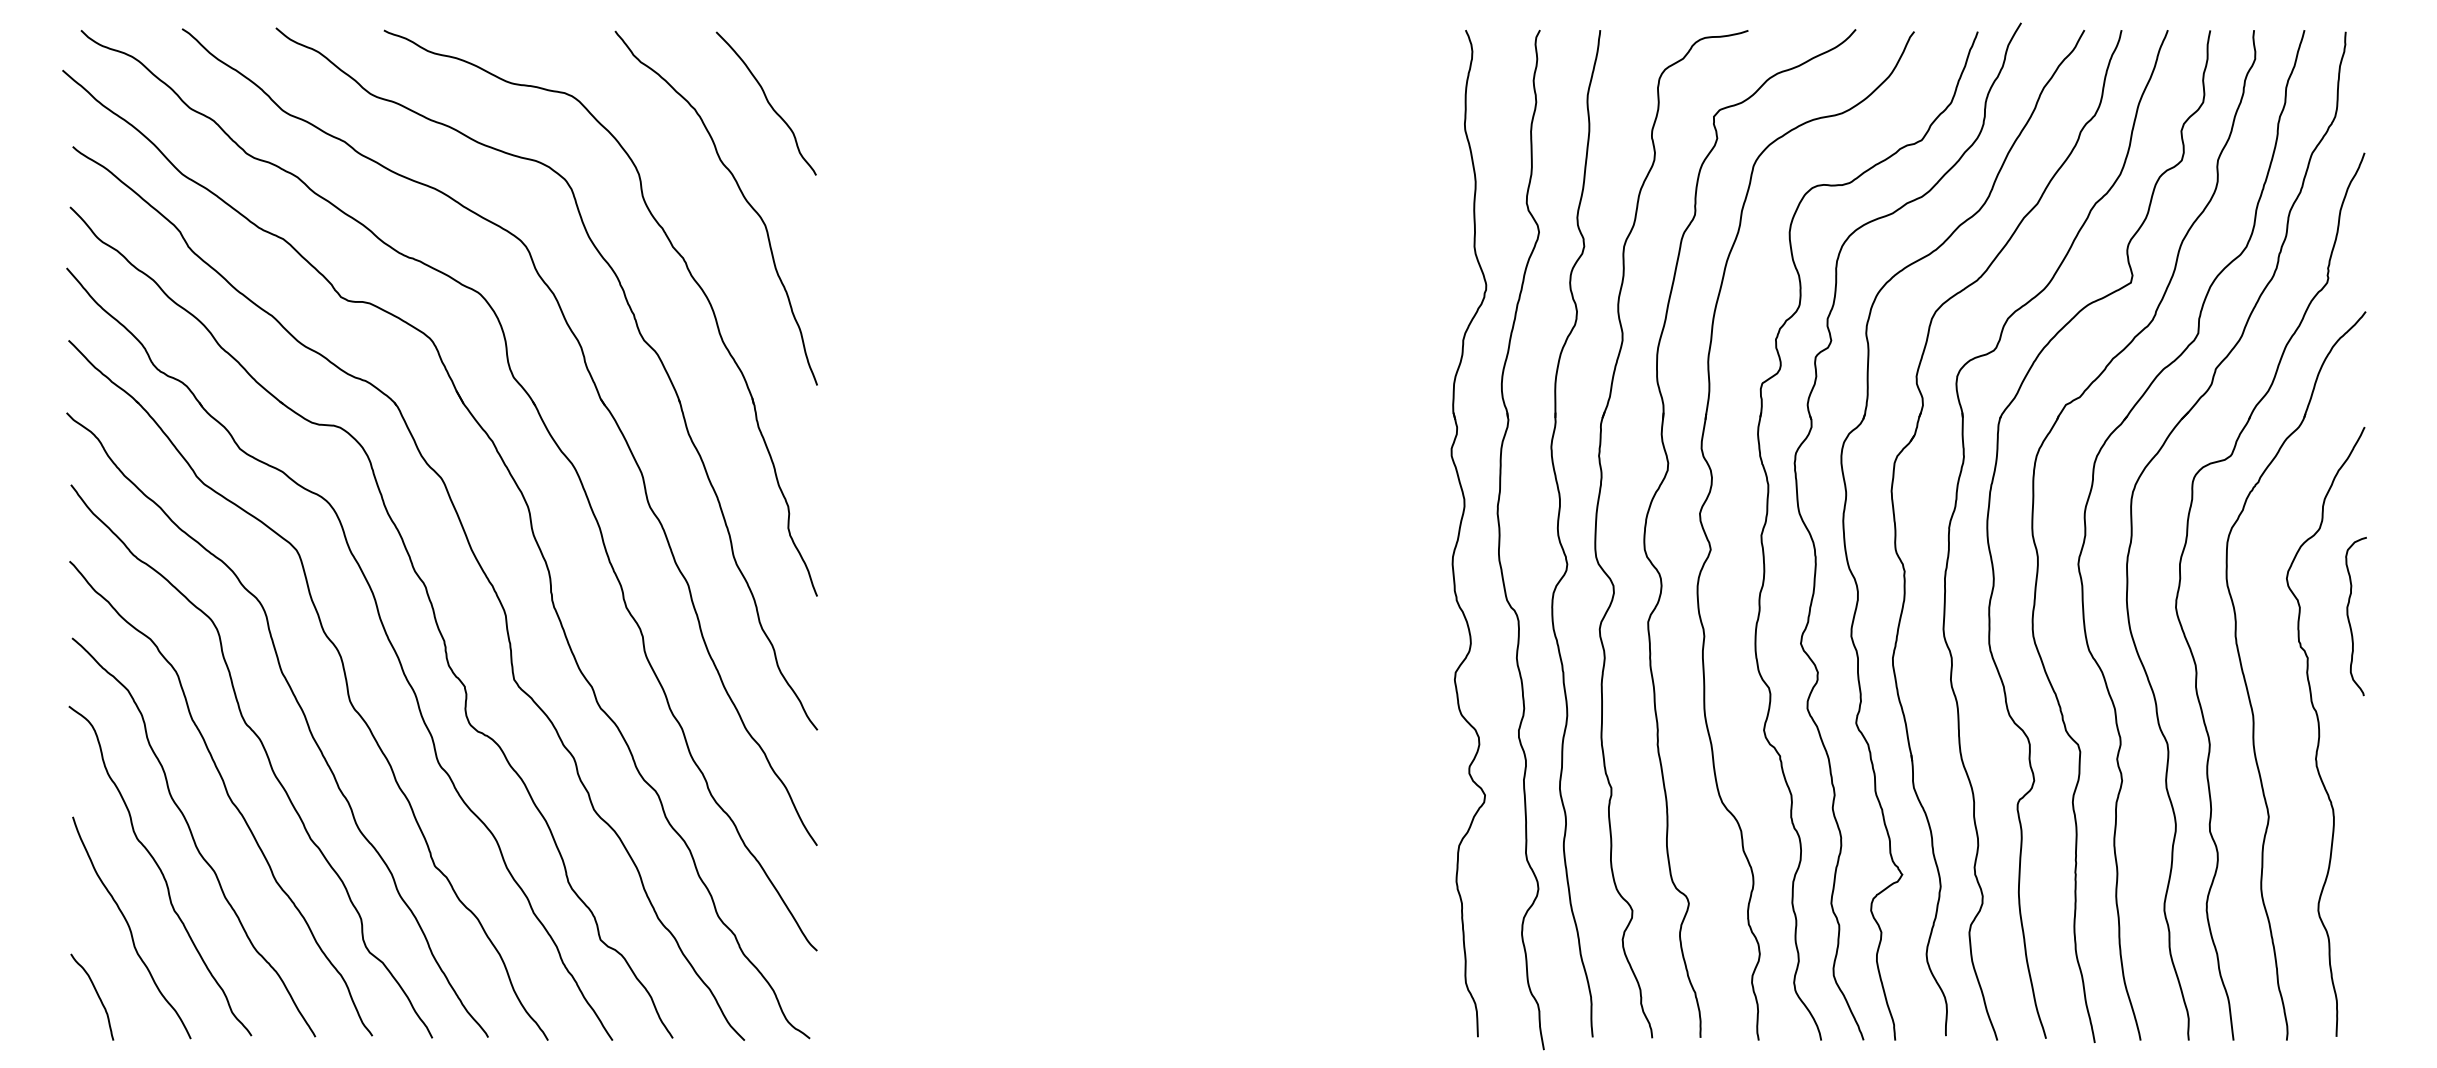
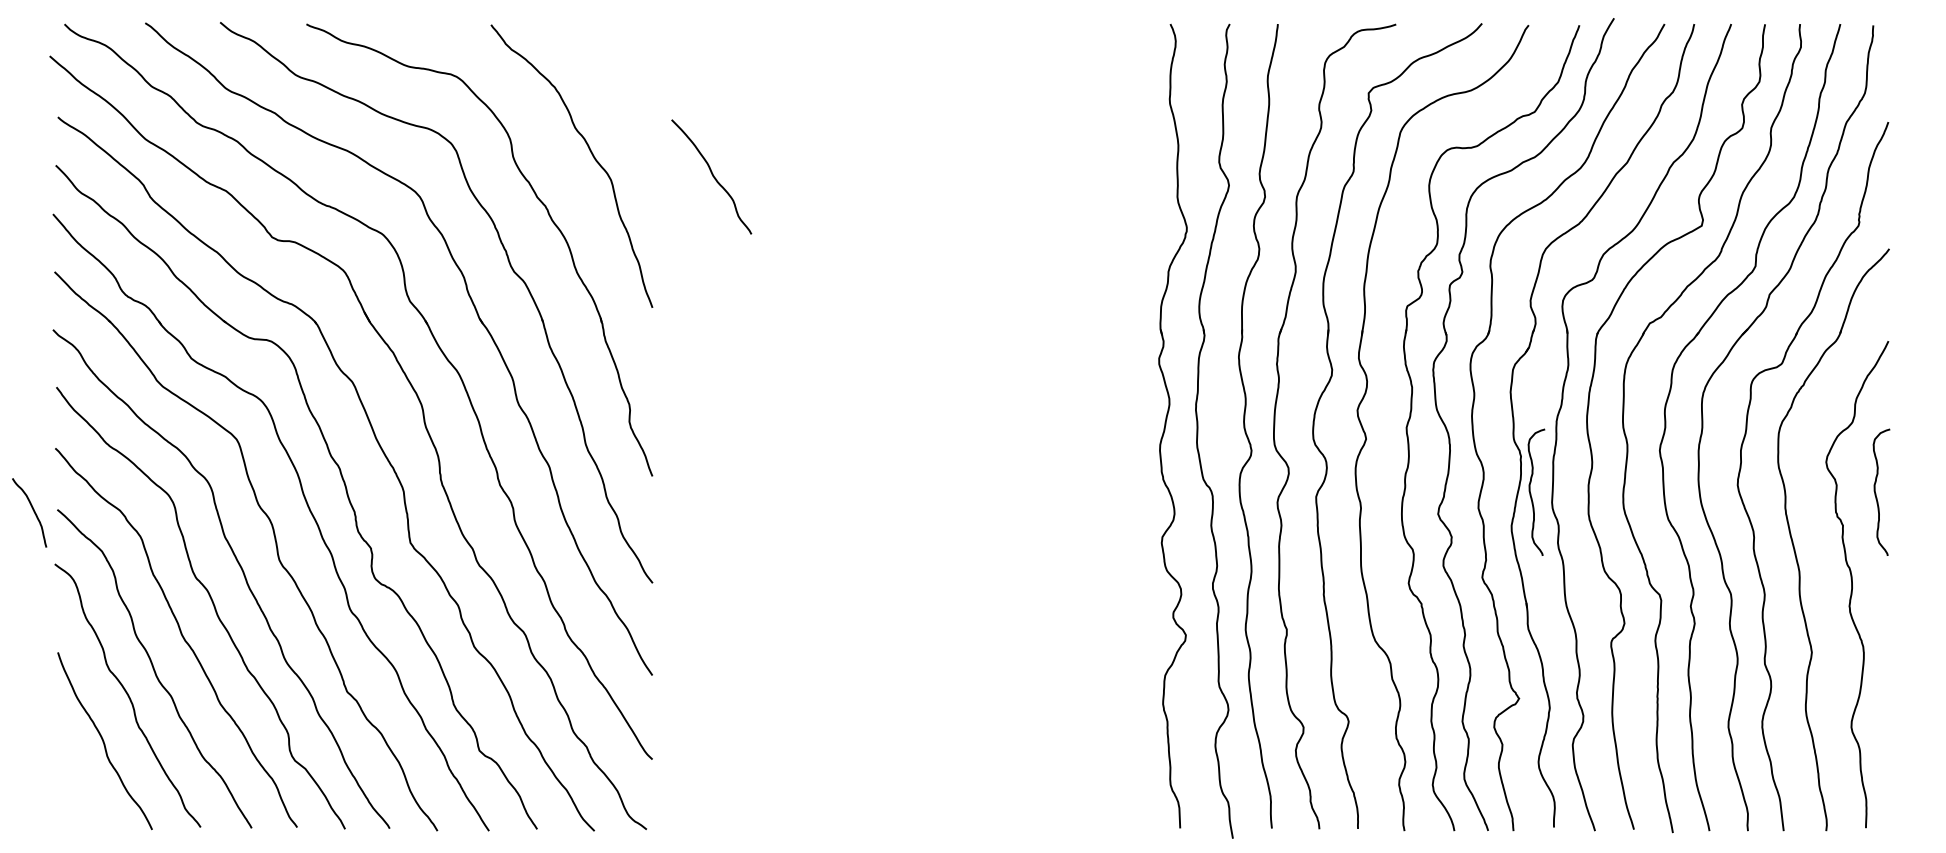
curve: (767, 102) -> (712, 176), moved
curve: (1917, 618) -> (1531, 493), added
curve: (96, 994) -> (32, 510), moved

